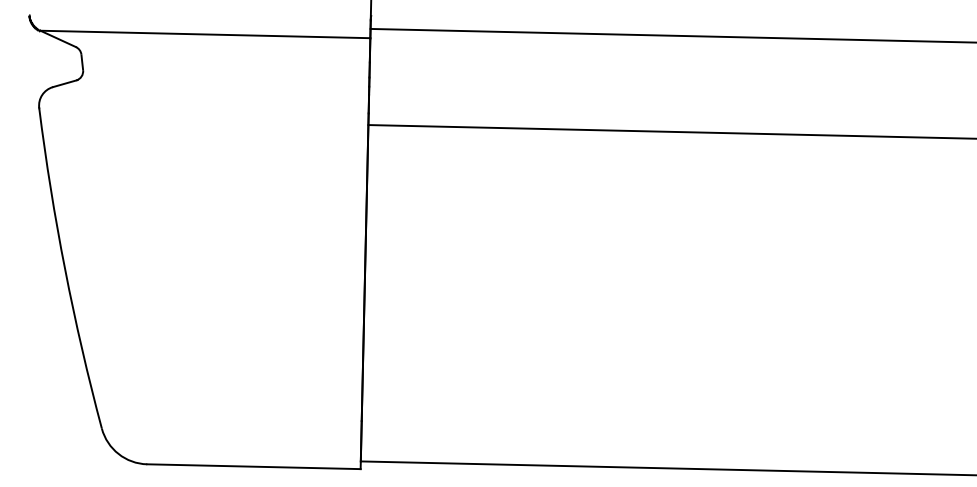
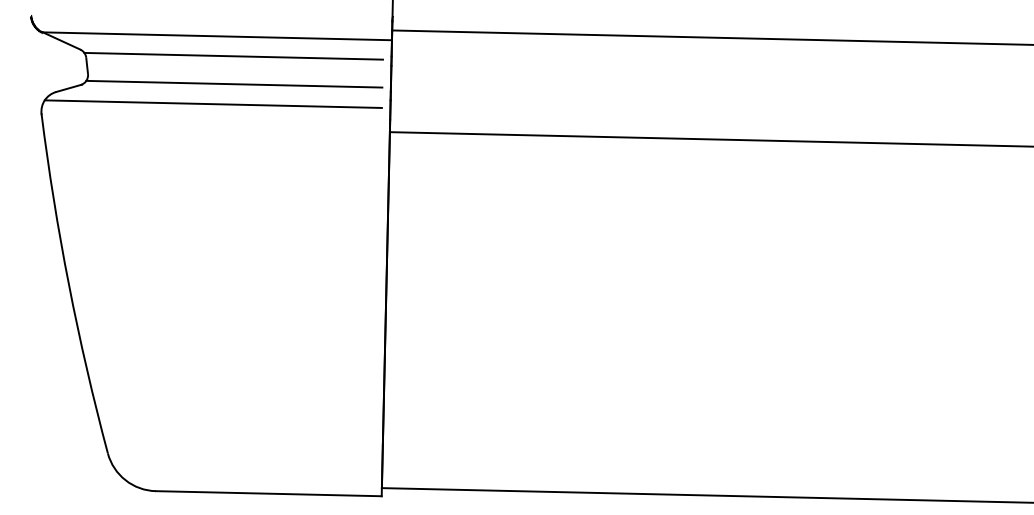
line: (220, 53) -> (233, 56), added
line: (221, 79) -> (234, 83), added
line: (201, 98) -> (213, 104), added

